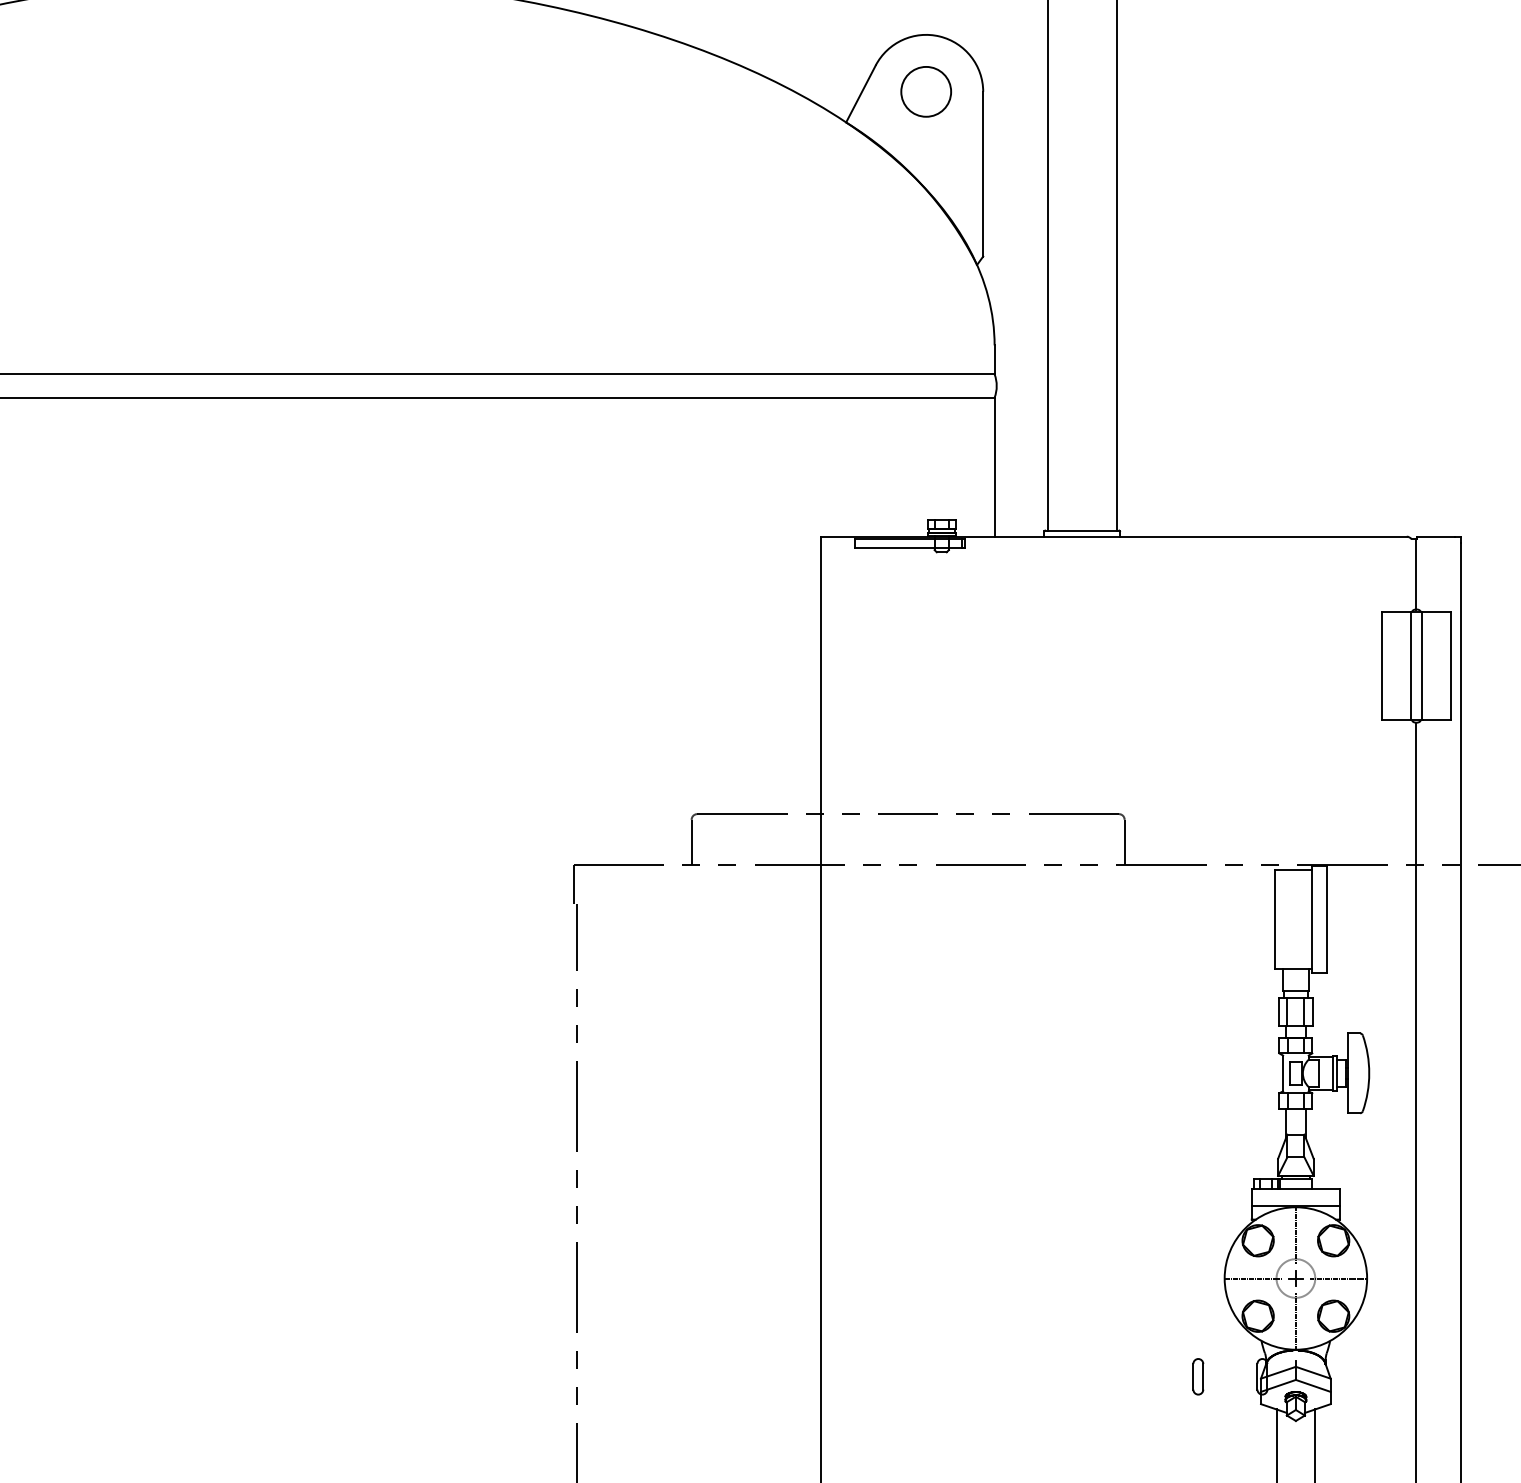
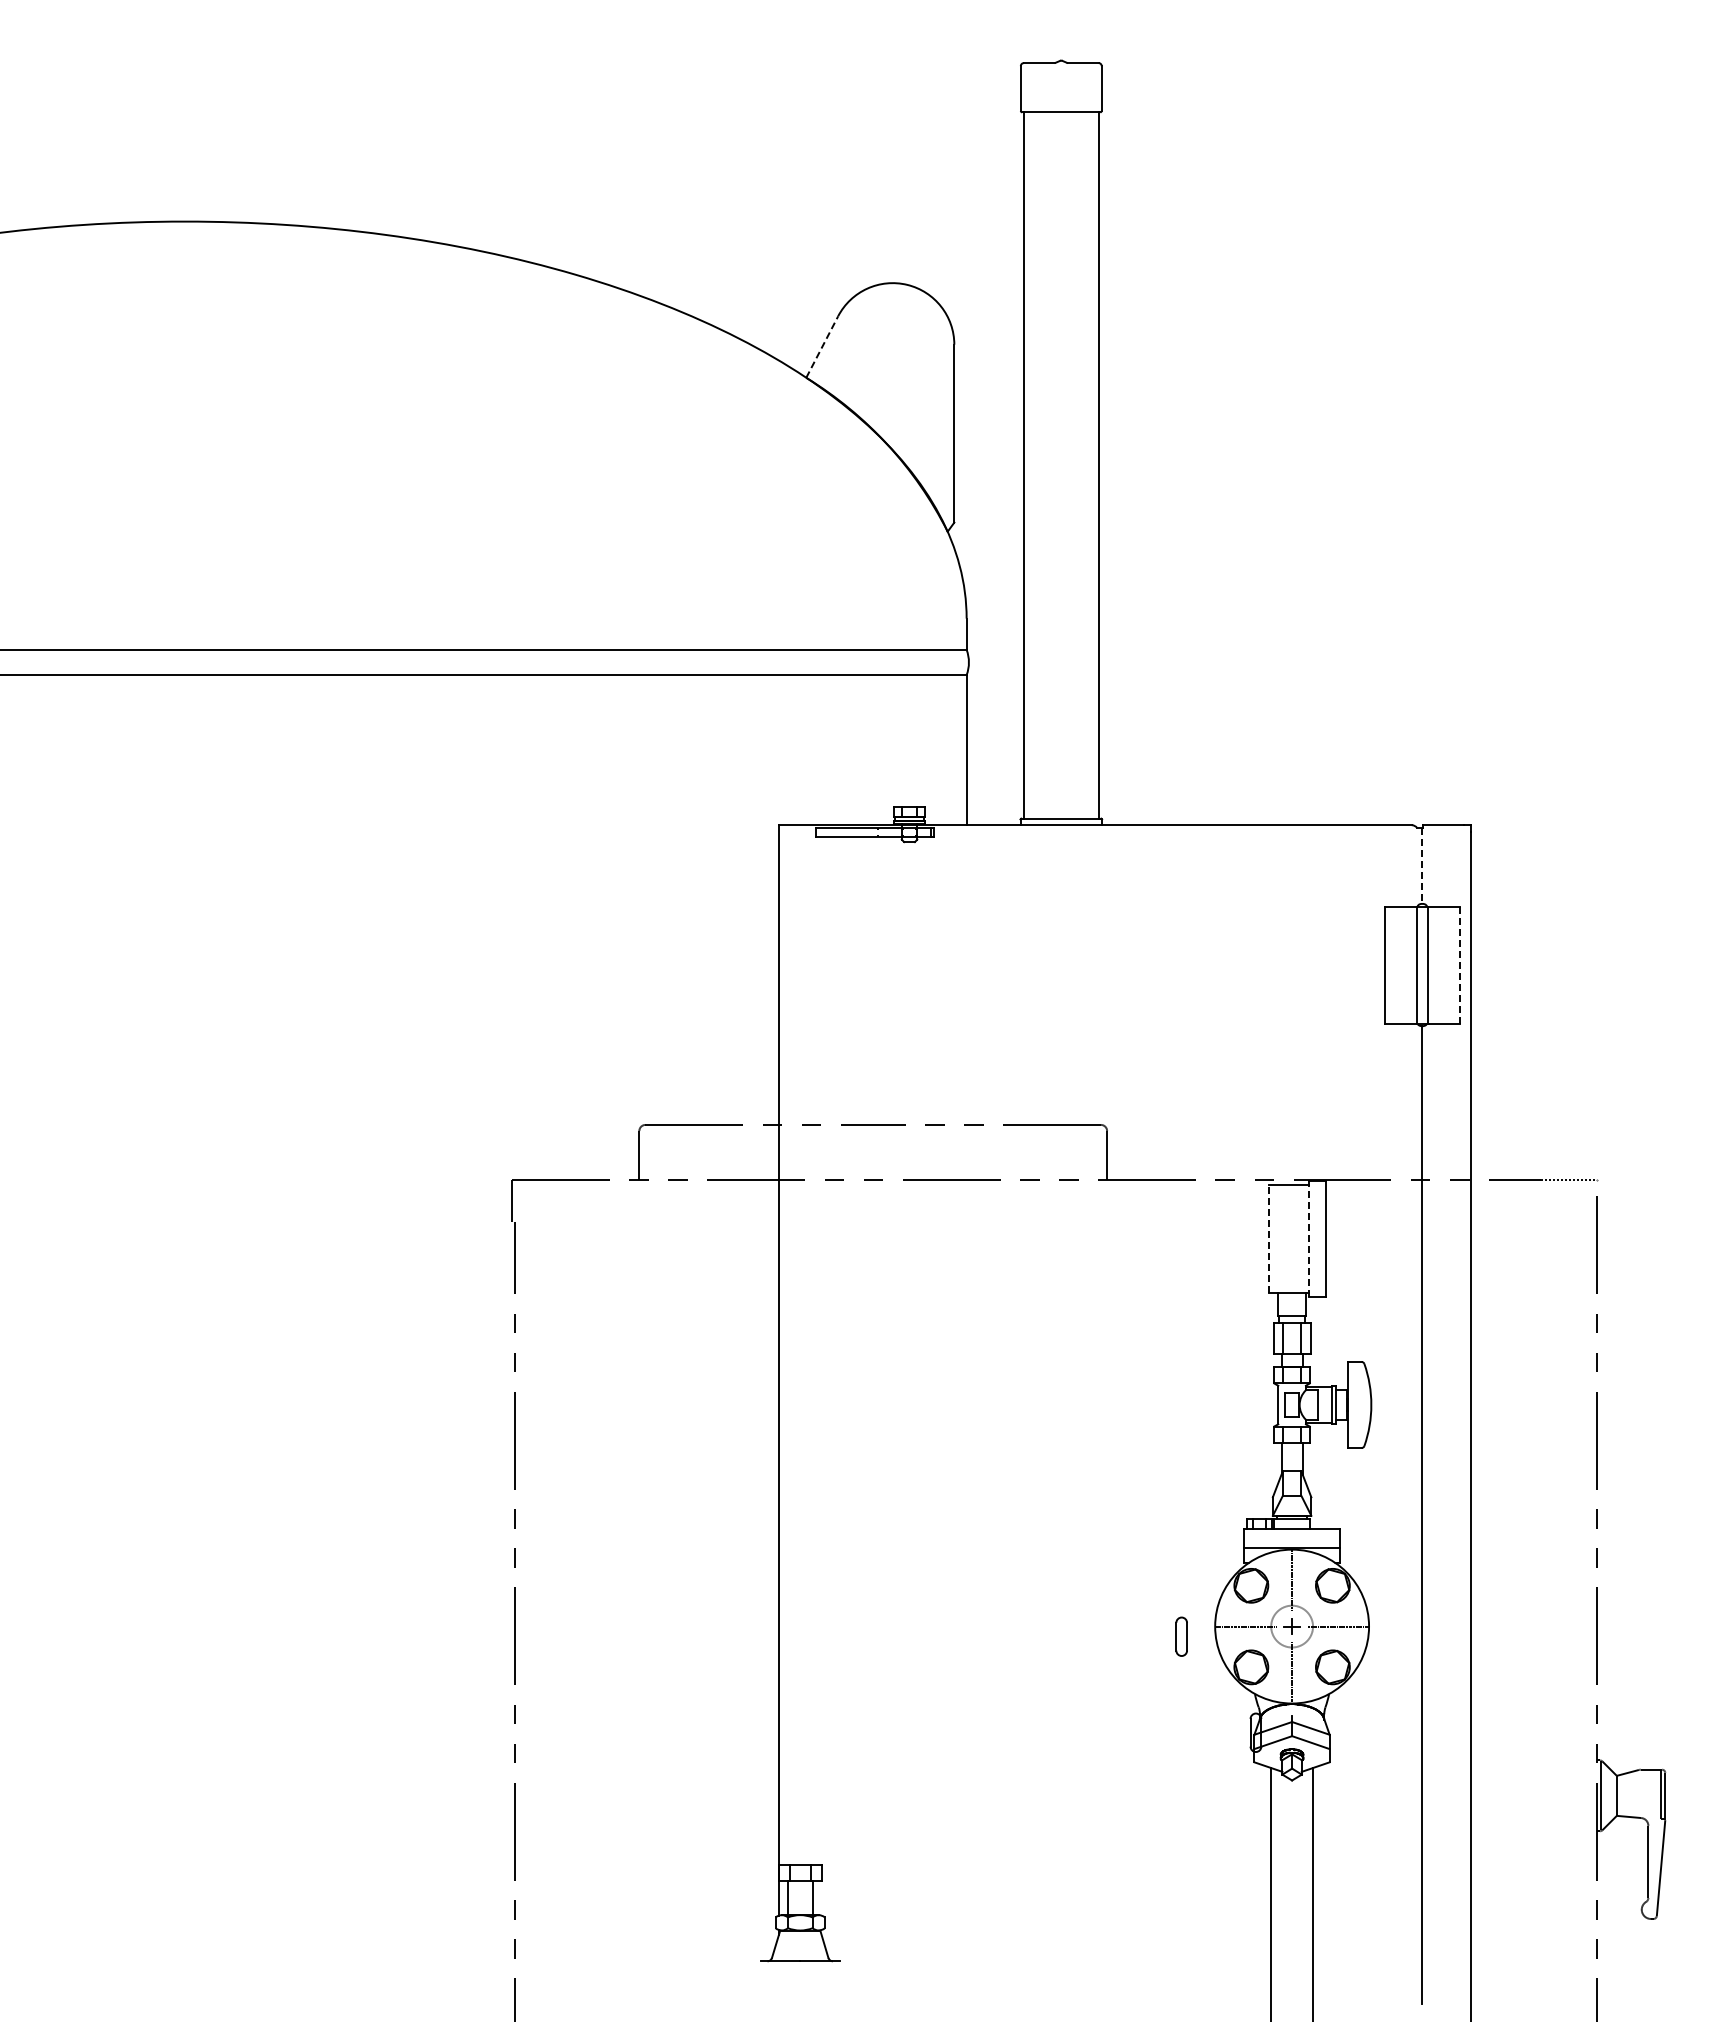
circle: (925, 91) -> (892, 344), removed
line: (861, 94) -> (822, 347), solid -> dashed
line: (1415, 574) -> (1421, 866), solid -> dashed
line: (1451, 666) -> (1460, 965), solid -> dashed
line: (1274, 919) -> (1269, 1238), solid -> dashed
line: (1311, 919) -> (1309, 1238), solid -> dashed
part: (1198, 1376) -> (1181, 1636), moved

